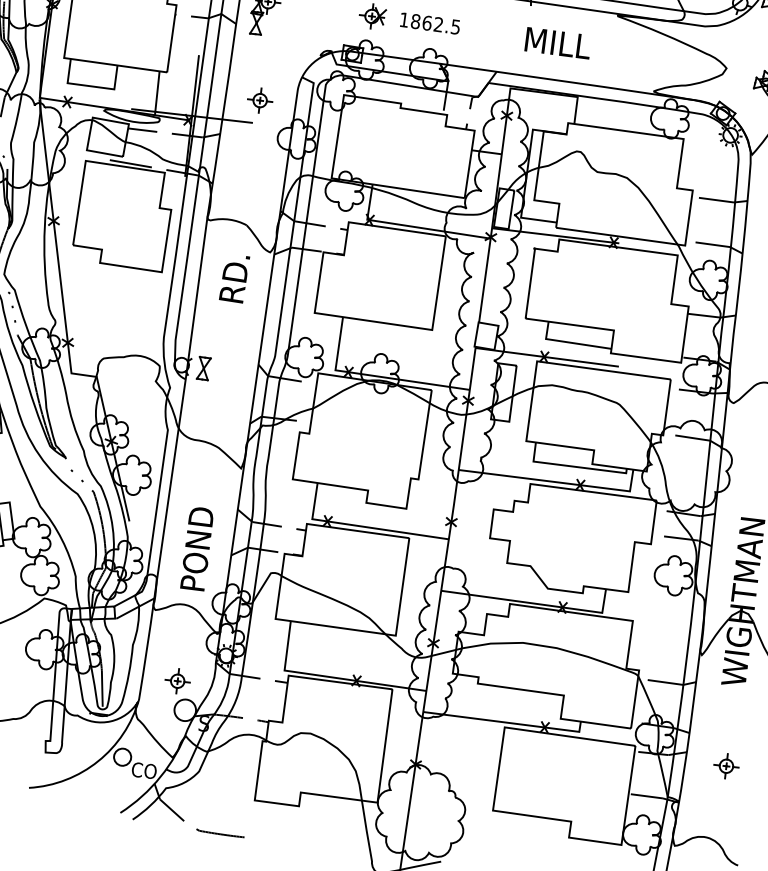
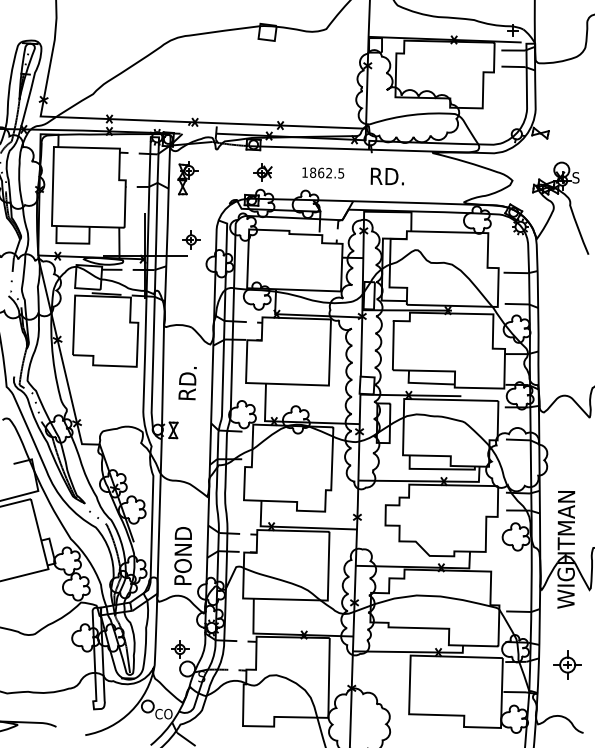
text: (430, 22) -> (323, 172), moved
text: (559, 43) -> (394, 176), MILL -> RD.
text: (234, 278) -> (187, 383), moved
part: (726, 765) -> (567, 664), size x1.6

